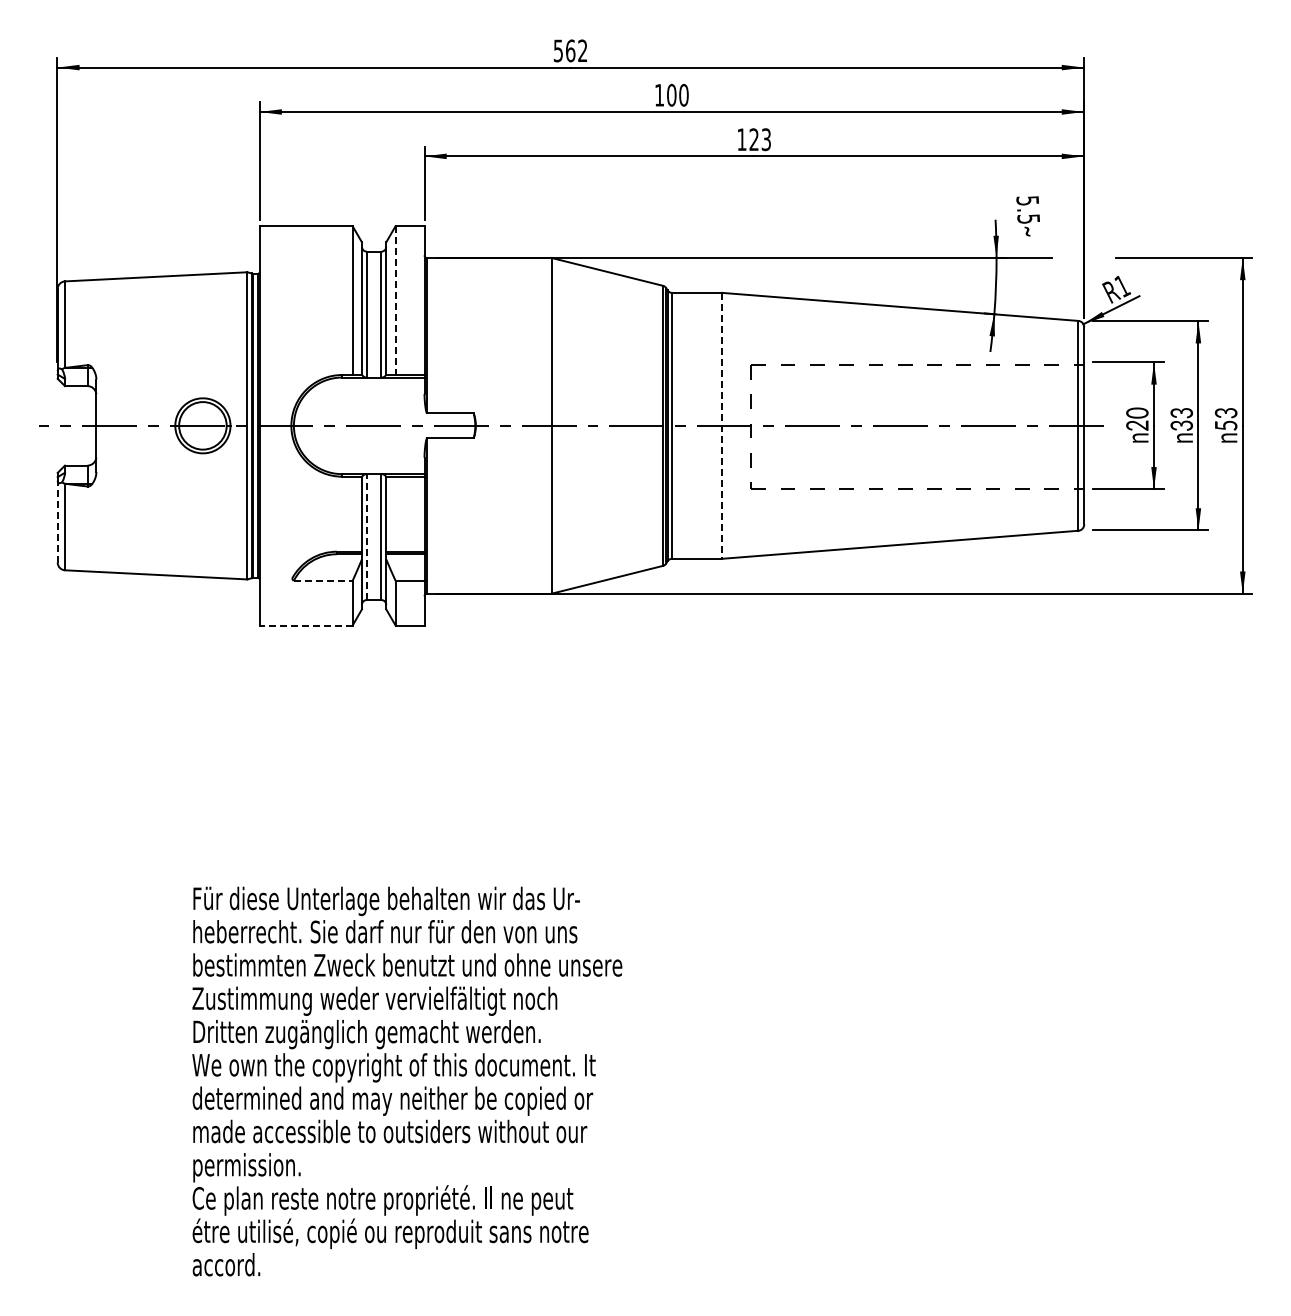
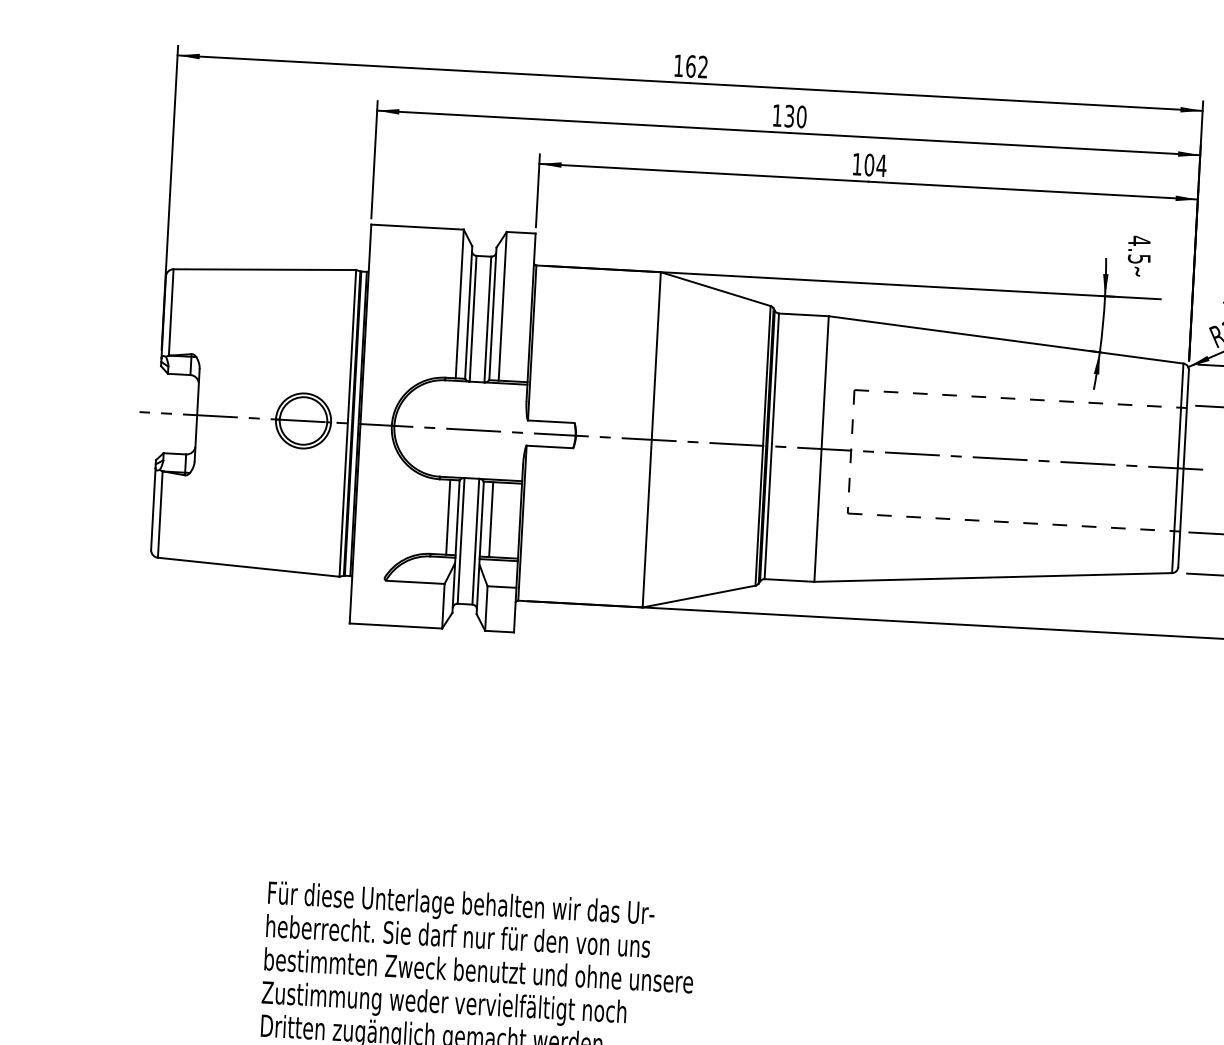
text: (557, 50) -> (677, 65), 562 -> 162
text: (671, 94) -> (789, 115), 100 -> 130
text: (760, 139) -> (875, 165), 123 -> 104
text: (1027, 201) -> (1139, 241), 5.5 -> 4.5
line: (395, 301) -> (502, 307), dashed -> solid
line: (721, 425) -> (821, 448), dashed -> solid
line: (352, 513) -> (448, 516), added
line: (395, 513) -> (491, 518), added
line: (57, 521) -> (153, 508), dashed -> solid
line: (366, 537) -> (460, 541), dashed -> solid
line: (323, 580) -> (415, 581), dashed -> solid
line: (305, 625) -> (395, 625), dashed -> solid

